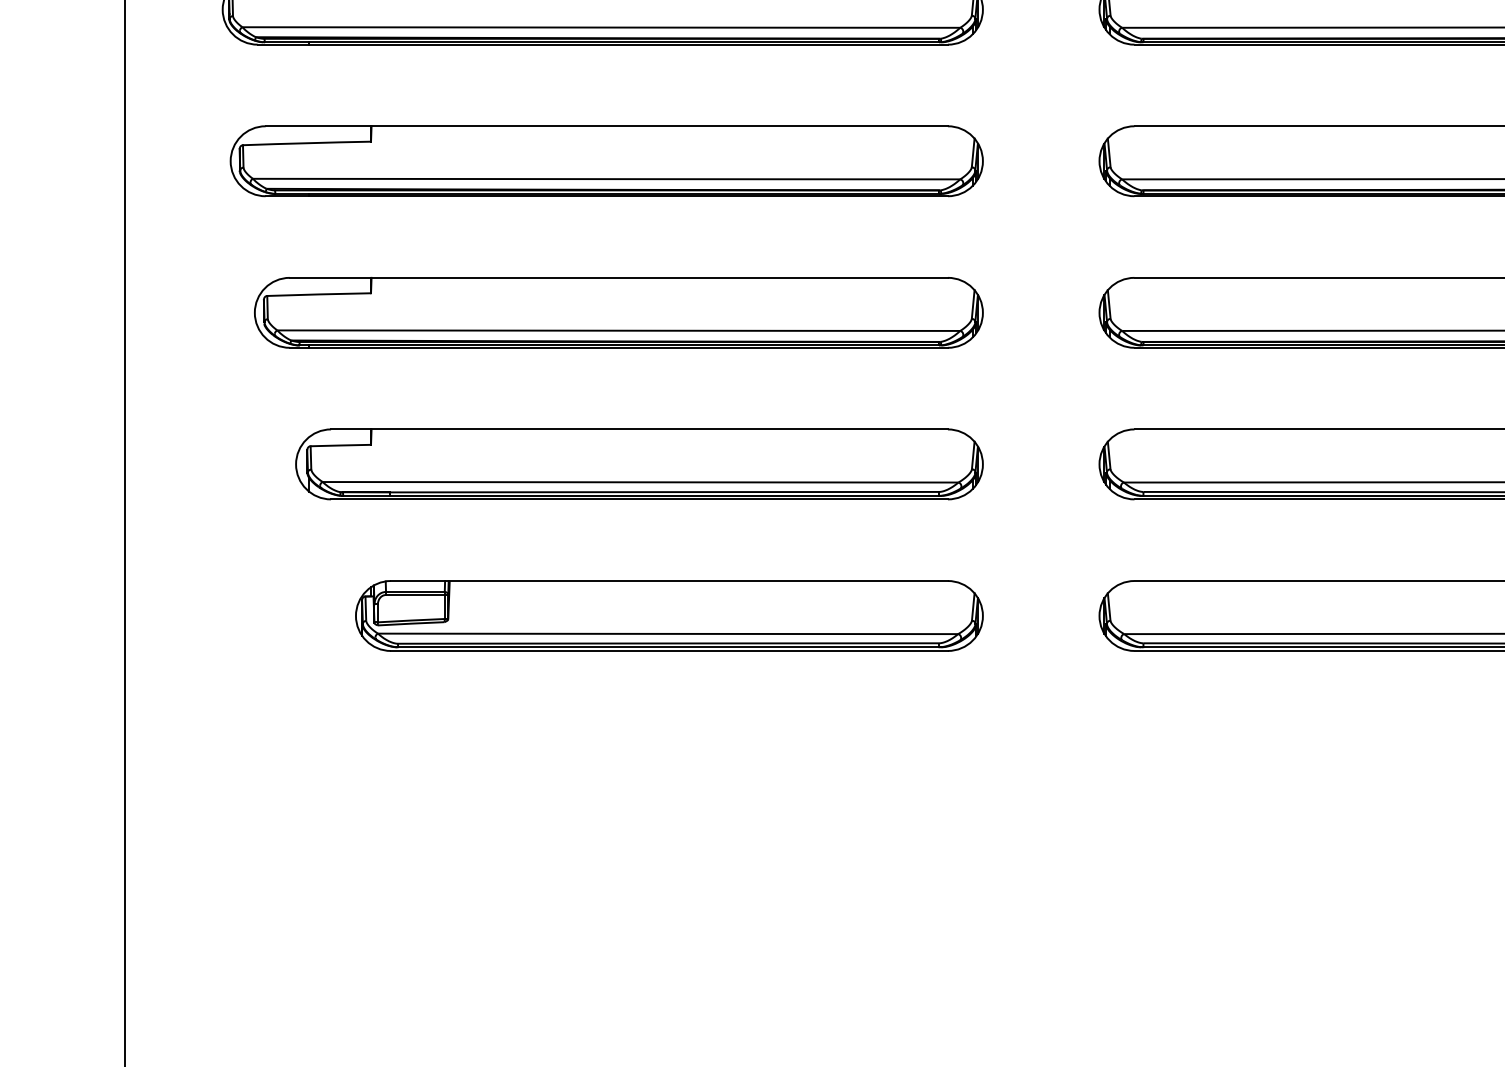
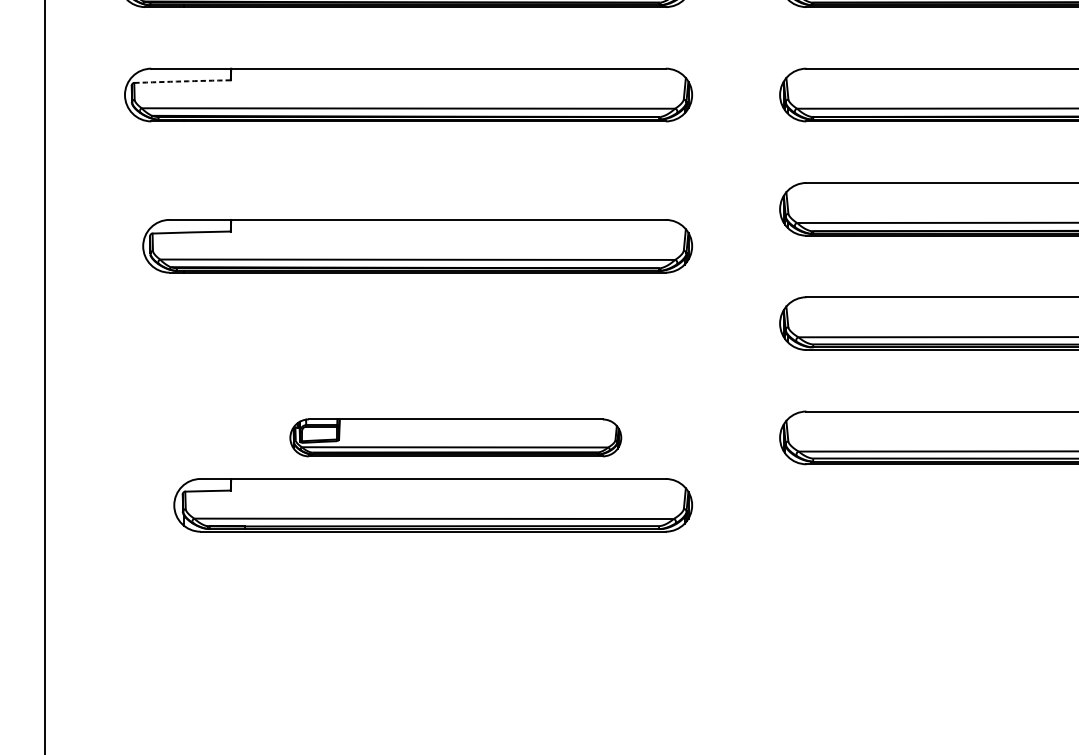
arc: (307, 143) -> (182, 81), solid -> dashed
part: (618, 312) -> (417, 246), moved
part: (639, 464) -> (433, 505), moved
part: (669, 615) -> (455, 437), size x0.7

